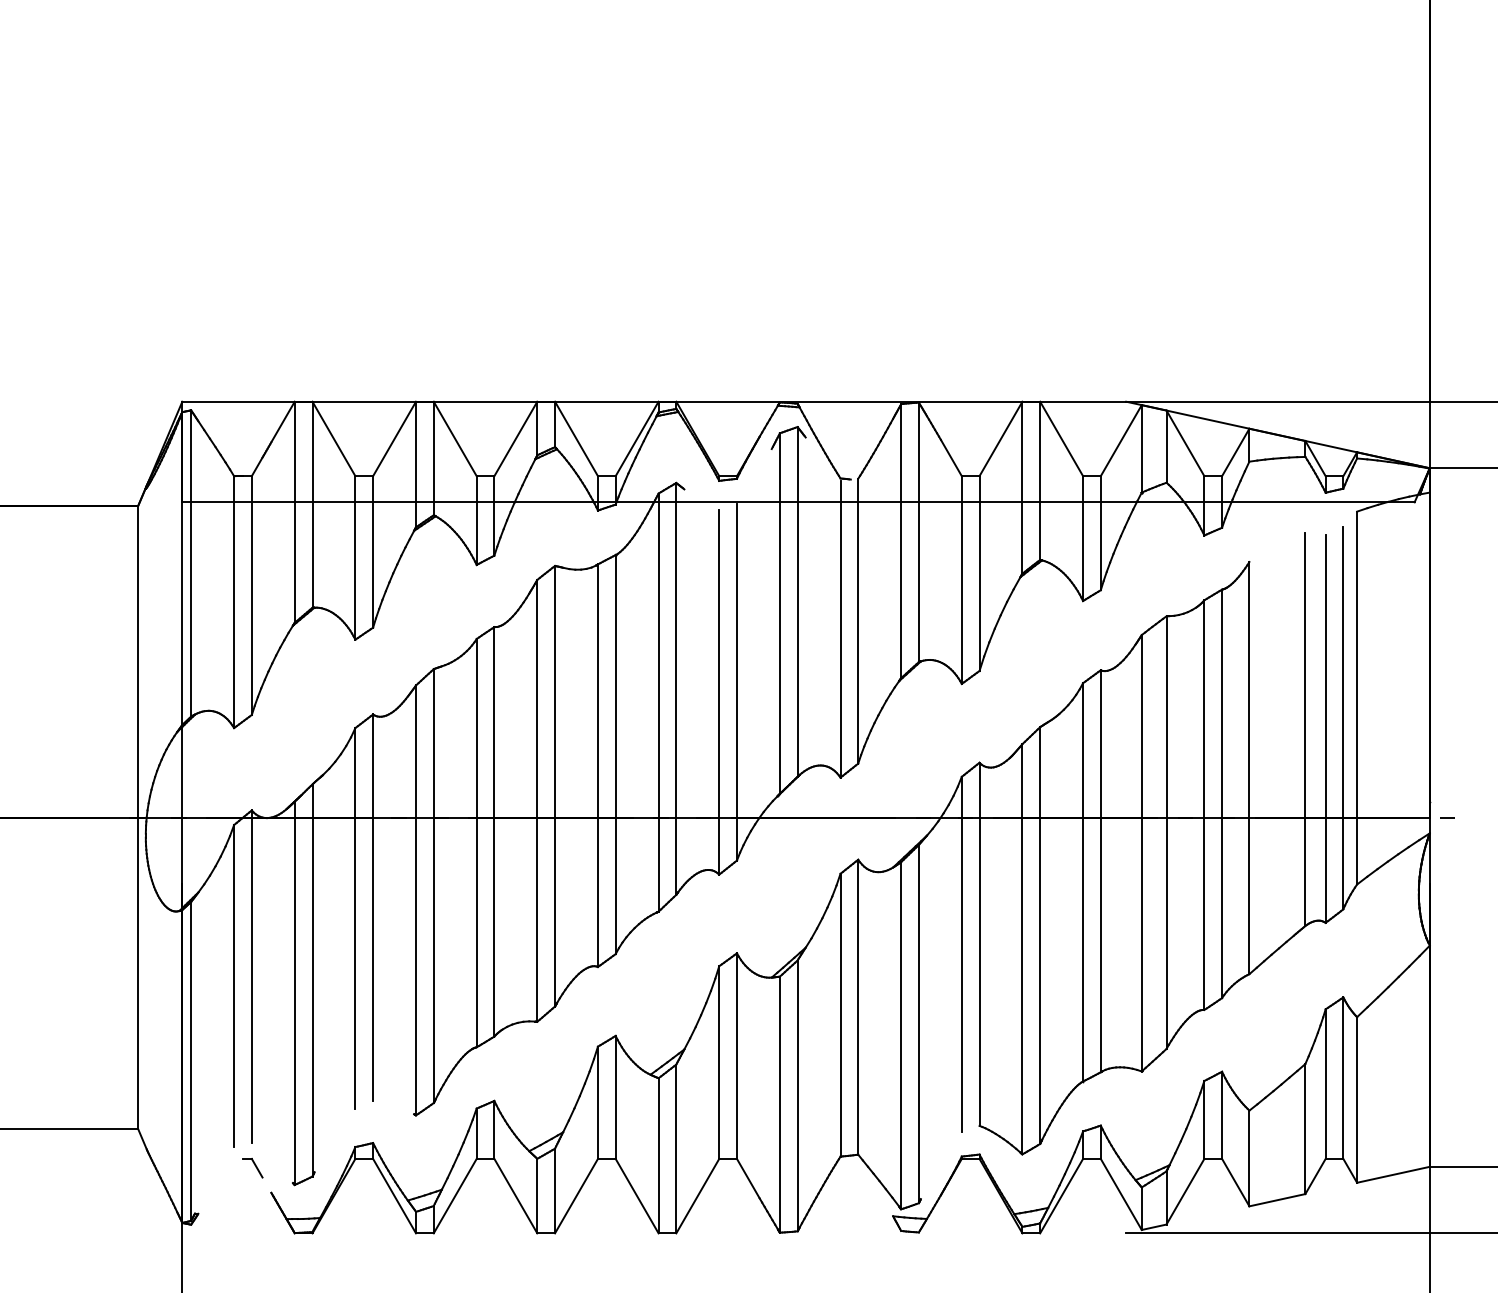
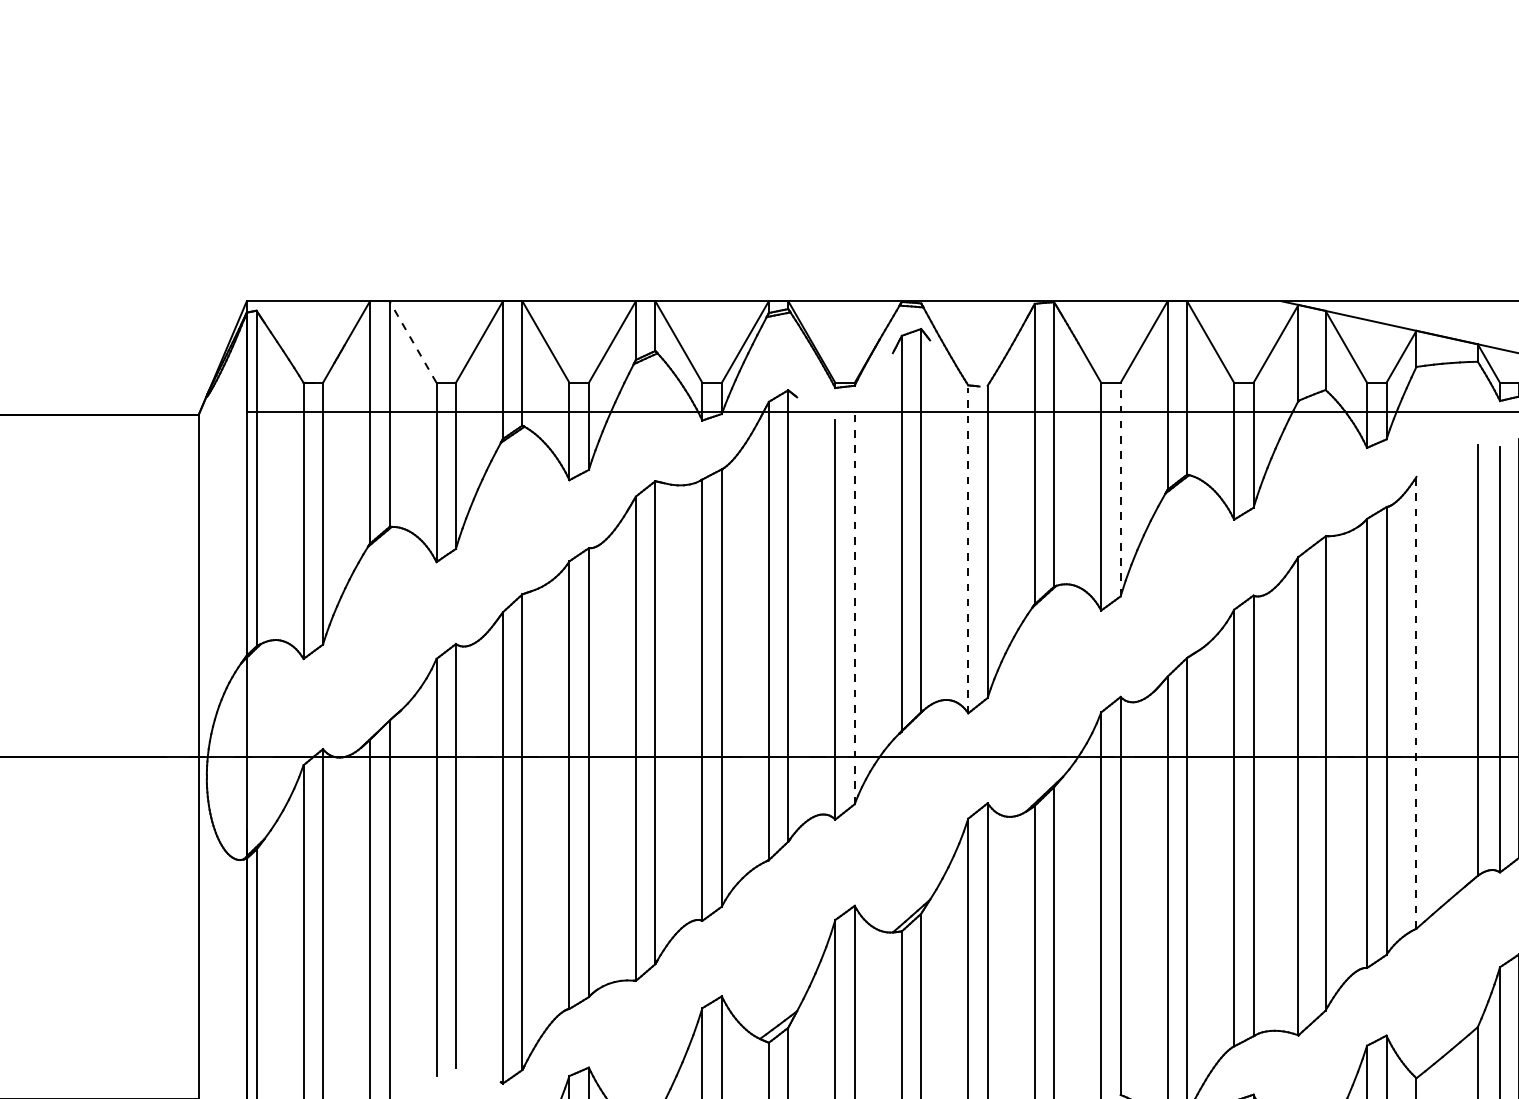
line: (333, 438) -> (412, 341), solid -> dashed
line: (979, 573) -> (1120, 489), solid -> dashed
line: (840, 628) -> (968, 549), solid -> dashed
line: (736, 681) -> (854, 607), solid -> dashed
line: (1249, 767) -> (1416, 702), solid -> dashed

